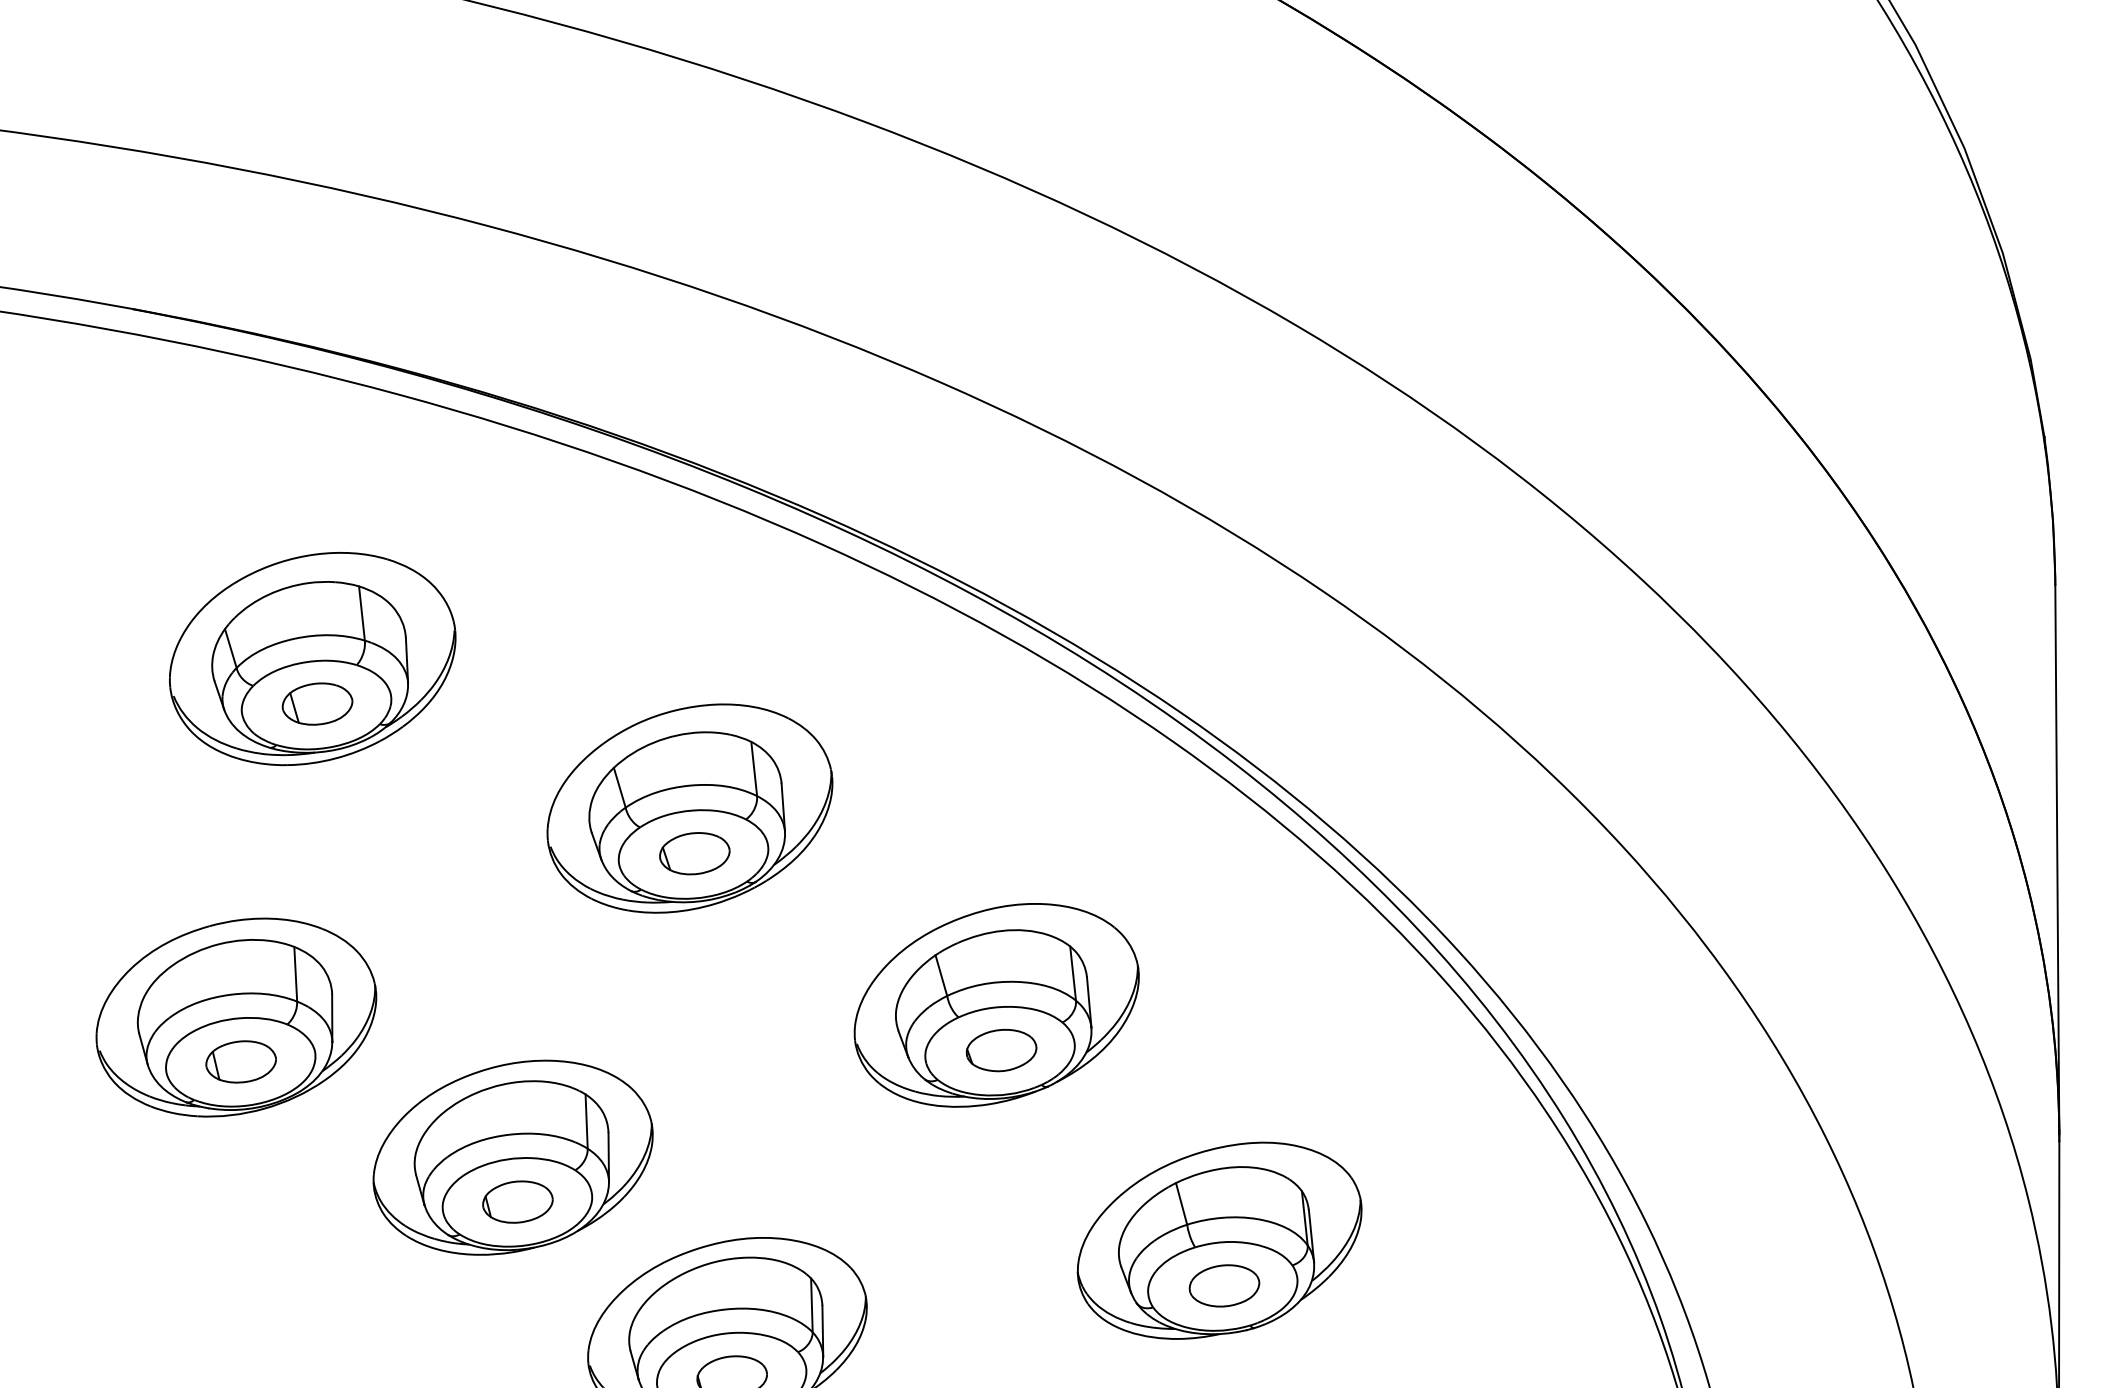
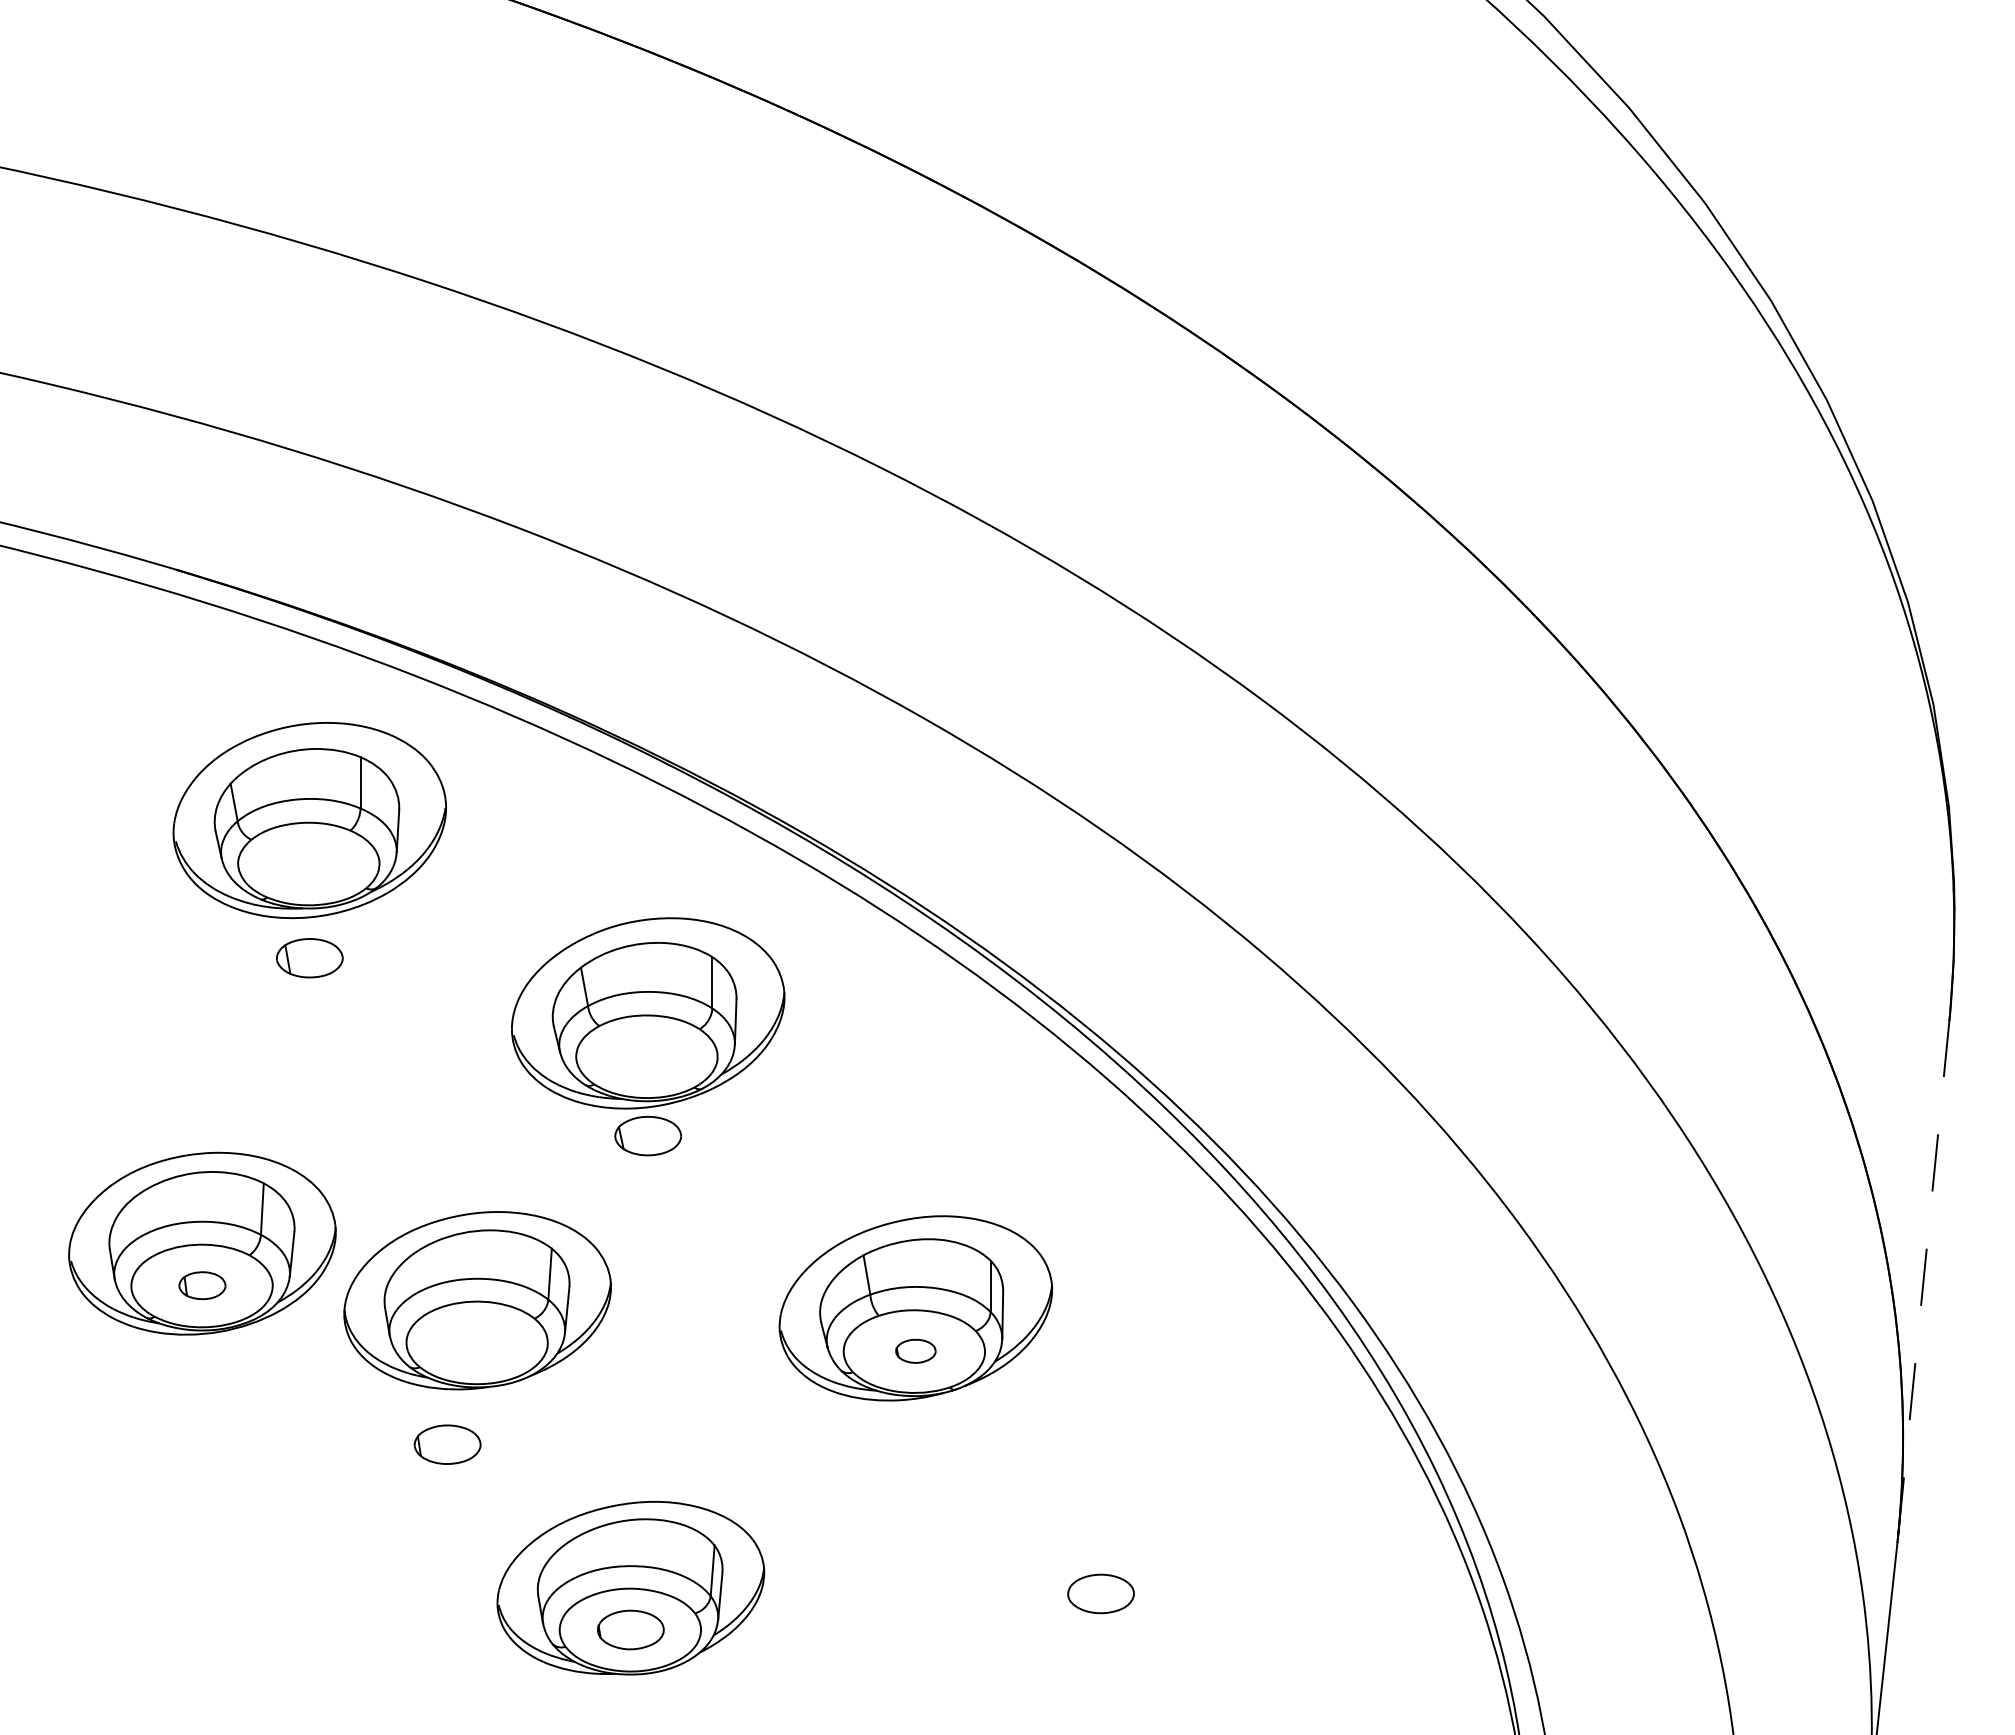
part: (312, 659) -> (309, 820), moved
part: (690, 808) -> (648, 1013), moved
line: (2056, 859) -> (1923, 1277), solid -> dashed
part: (1001, 1050) -> (915, 1351), size x0.6
part: (241, 1061) -> (202, 1285), size x0.7
part: (512, 1157) -> (477, 1300), moved
part: (1218, 1240) -> (1100, 1550), removed

